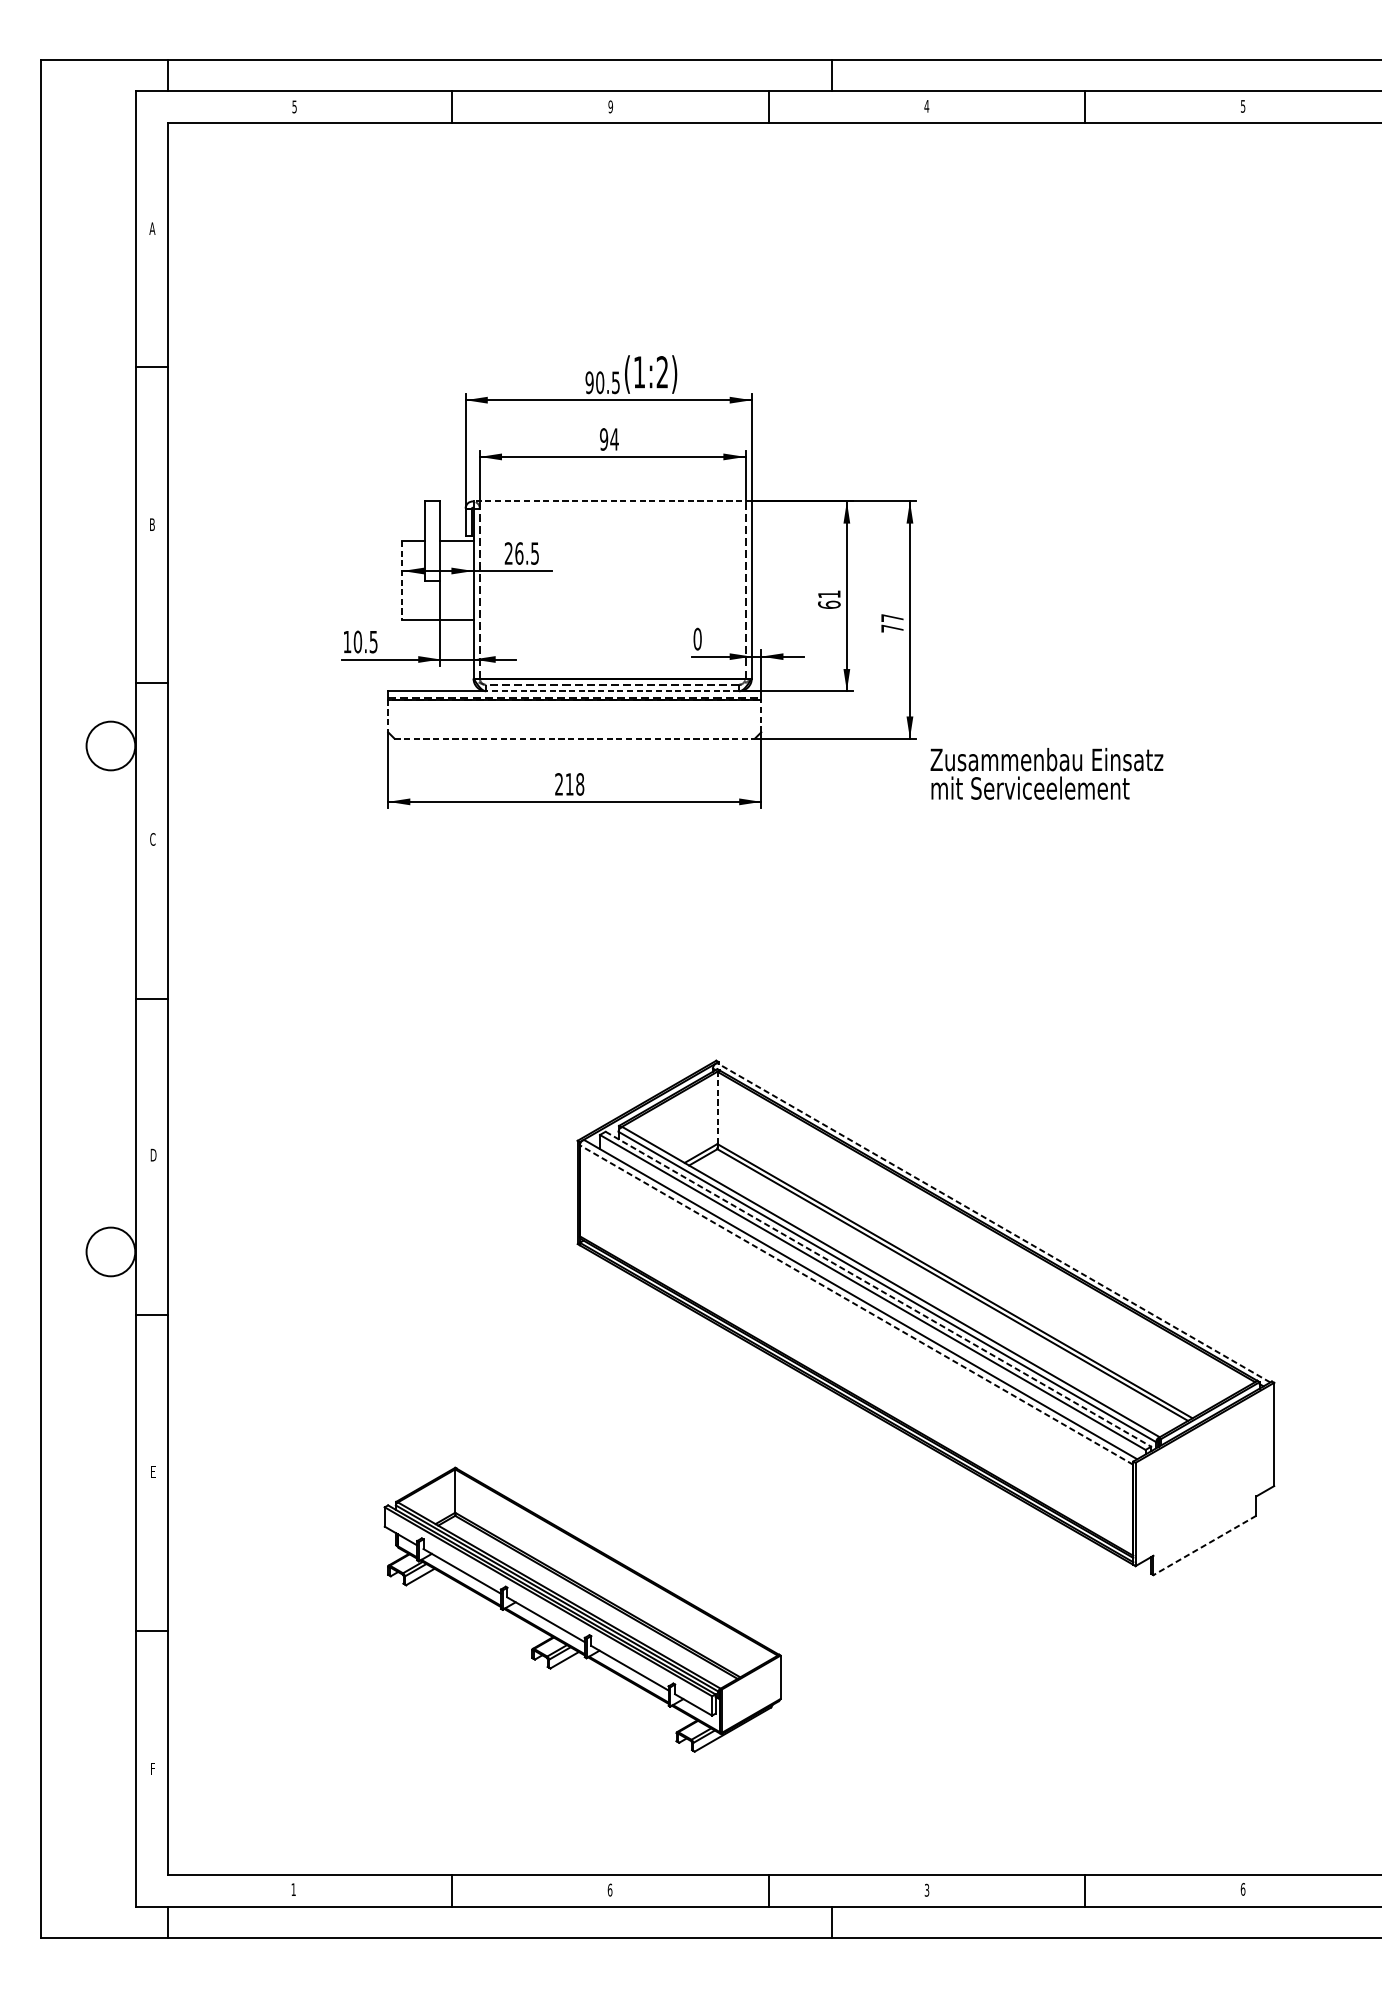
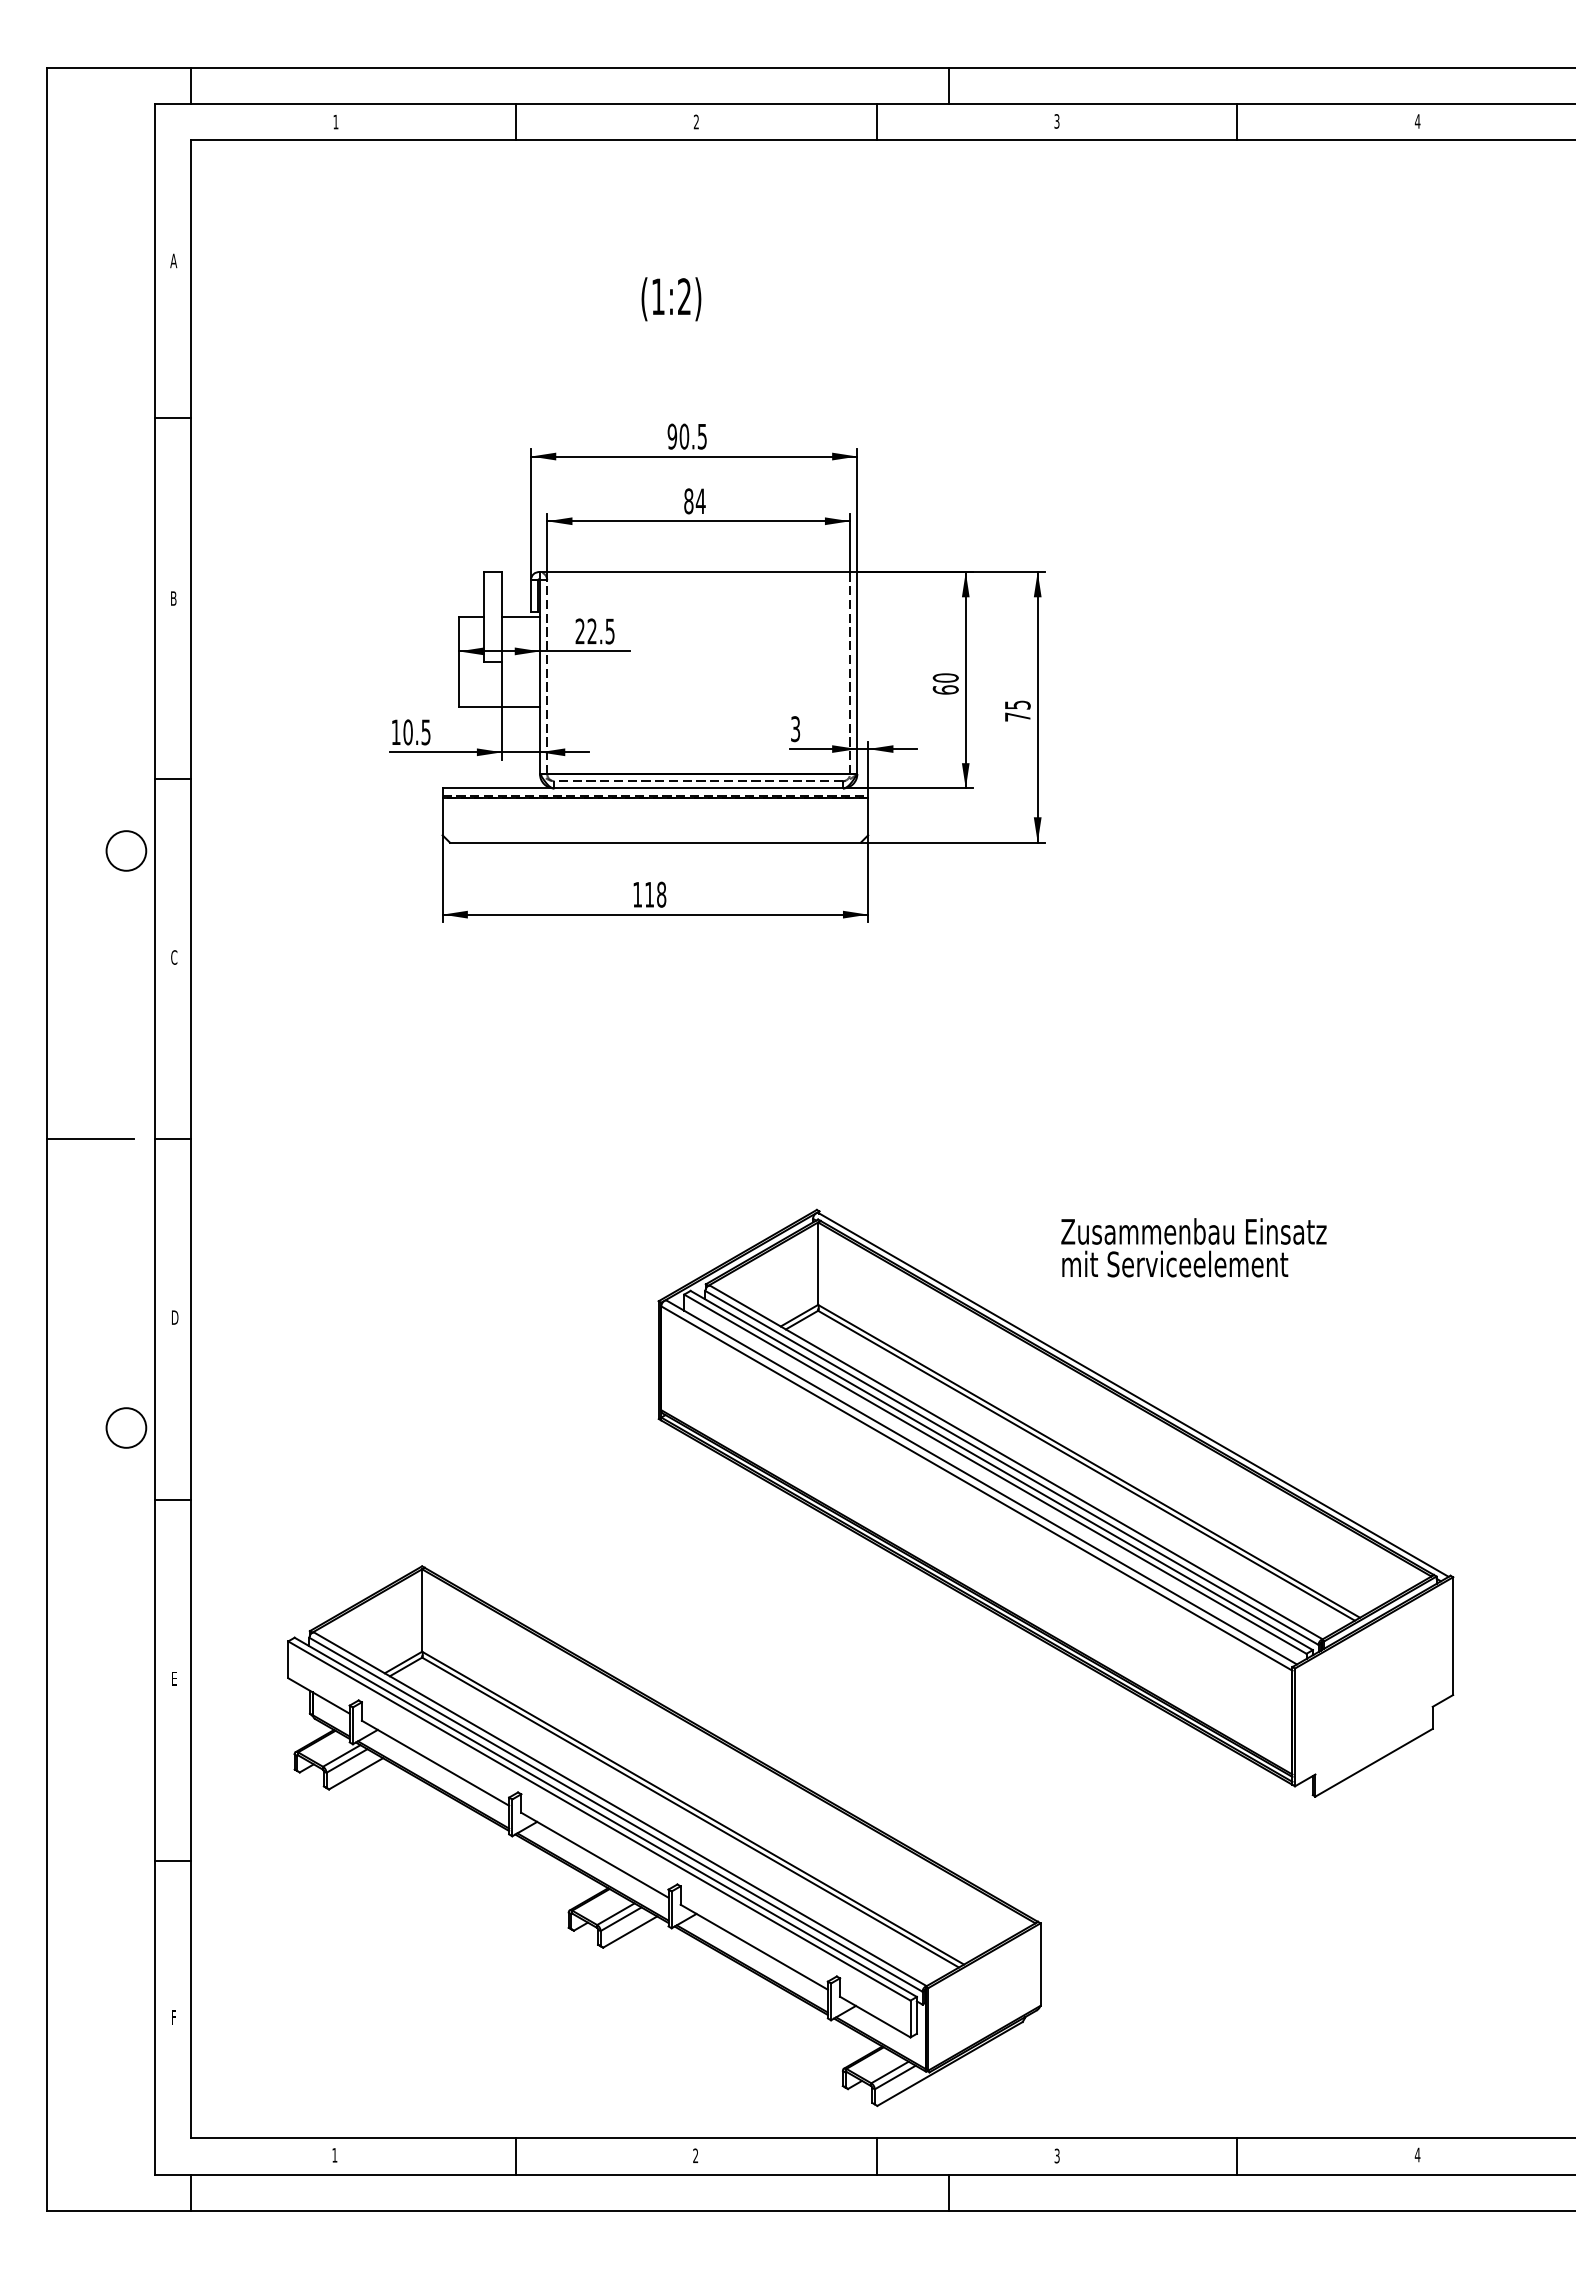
text: (294, 106) -> (335, 121), 5 -> 1
text: (610, 106) -> (696, 121), 9 -> 2
text: (926, 106) -> (1056, 121), 4 -> 3
text: (1242, 106) -> (1417, 121), 5 -> 4
text: (651, 374) -> (671, 299), moved
text: (603, 439) -> (688, 501), 94 -> 84
line: (612, 501) -> (698, 572), dashed -> solid
text: (518, 553) -> (591, 631), 26.5 -> 22.5
line: (402, 580) -> (458, 662), dashed -> solid
text: (829, 593) -> (945, 677), 61 -> 60
text: (892, 617) -> (1017, 704), 77 -> 75
text: (697, 639) -> (795, 729), 0 -> 3
line: (612, 691) -> (698, 788), dashed -> solid
line: (388, 715) -> (442, 816), dashed -> solid
line: (761, 715) -> (868, 816), dashed -> solid
line: (574, 738) -> (655, 842), dashed -> solid
circle: (110, 745) -> (126, 850), size x0.71
text: (1046, 773) -> (1193, 1247), moved
text: (559, 784) -> (637, 894), 218 -> 118
line: (79, 999) -> (90, 1139), added
line: (717, 1107) -> (818, 1263), dashed -> solid
line: (993, 1222) -> (1133, 1394), dashed -> solid
circle: (110, 1251) -> (126, 1427), size x0.71
line: (879, 1289) -> (1002, 1470), dashed -> solid
line: (856, 1305) -> (976, 1488), dashed -> solid
line: (1205, 1545) -> (1374, 1762), dashed -> solid
part: (582, 1609) -> (664, 1835), size x1.67
text: (1242, 1888) -> (1417, 2154), 6 -> 4
text: (609, 1889) -> (695, 2155), 6 -> 2

